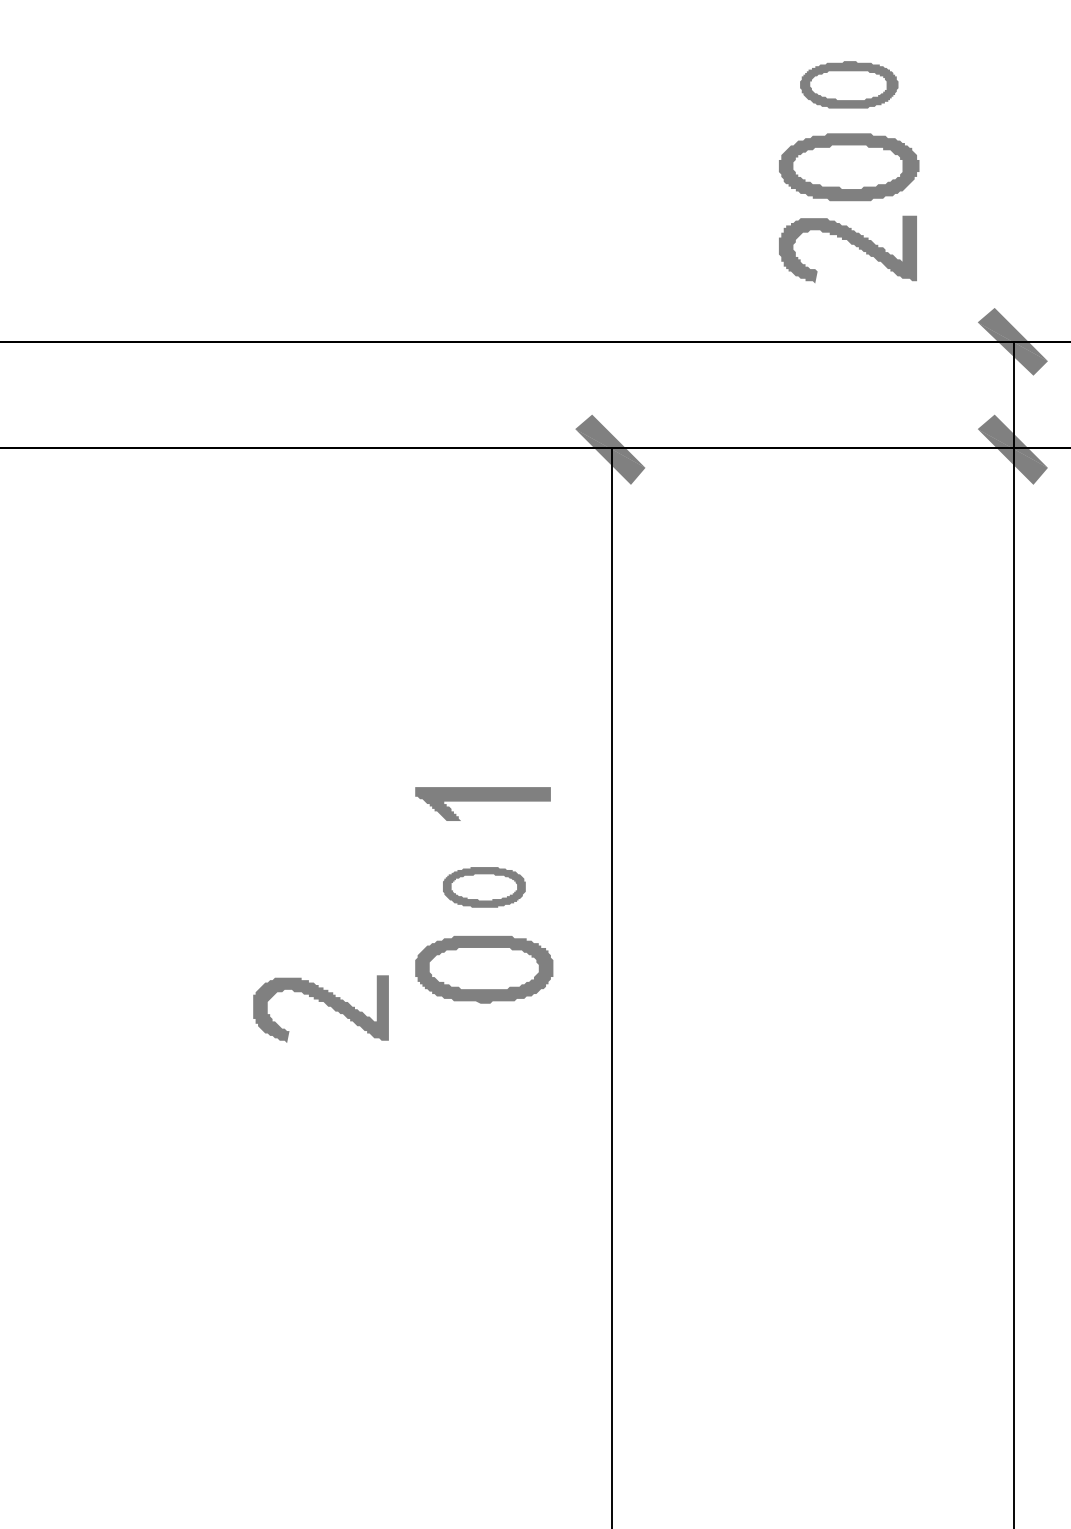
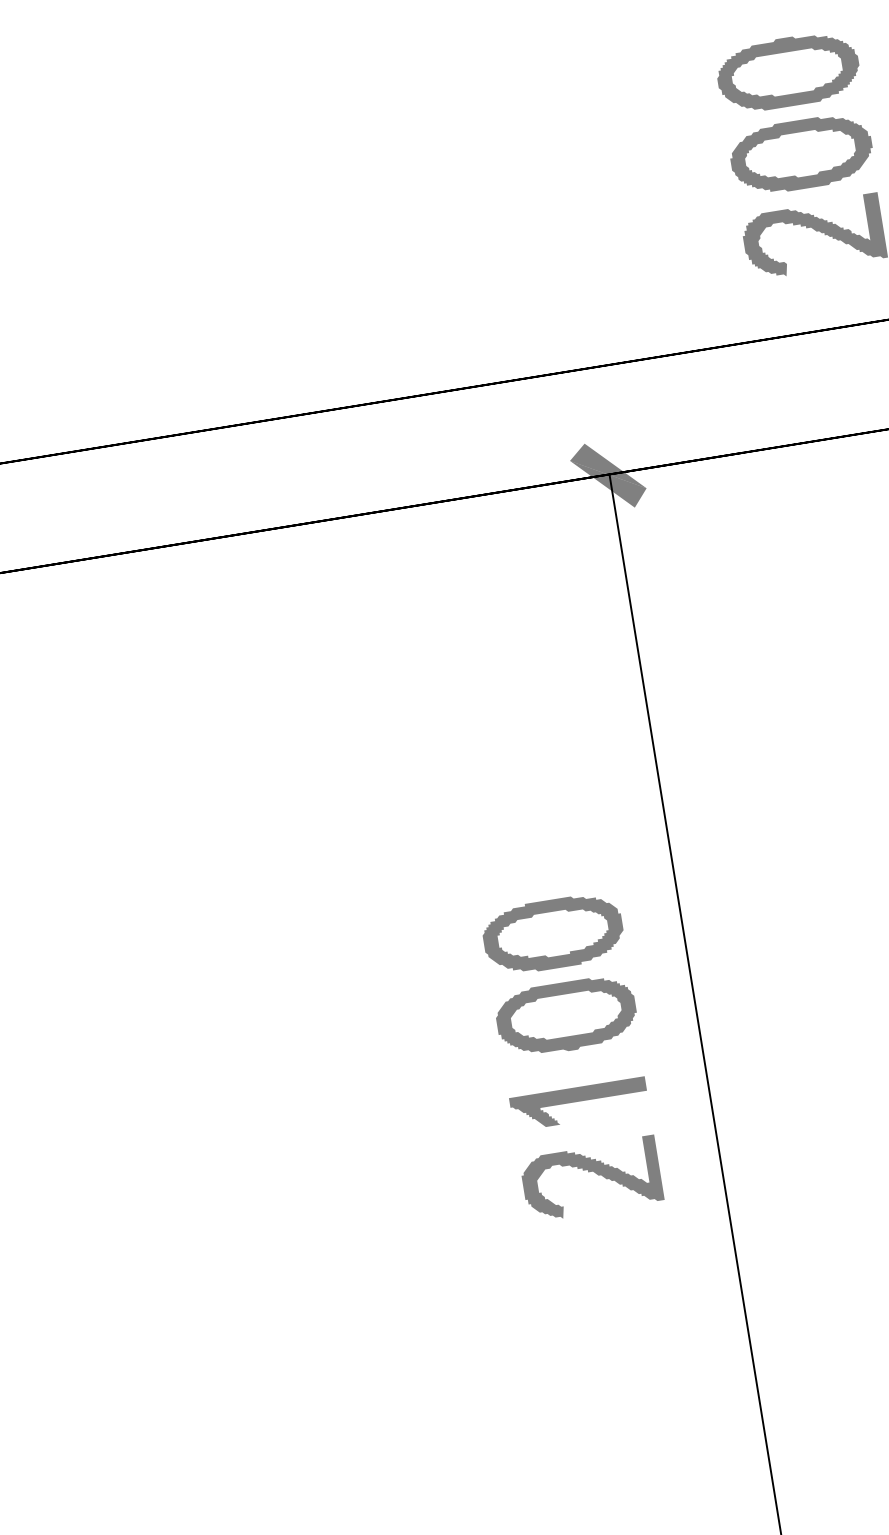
part: (849, 84) -> (788, 71), size x1.43
part: (482, 803) -> (578, 1103), moved
part: (484, 887) -> (553, 934), size x1.67
part: (320, 1001) -> (589, 1171), moved

